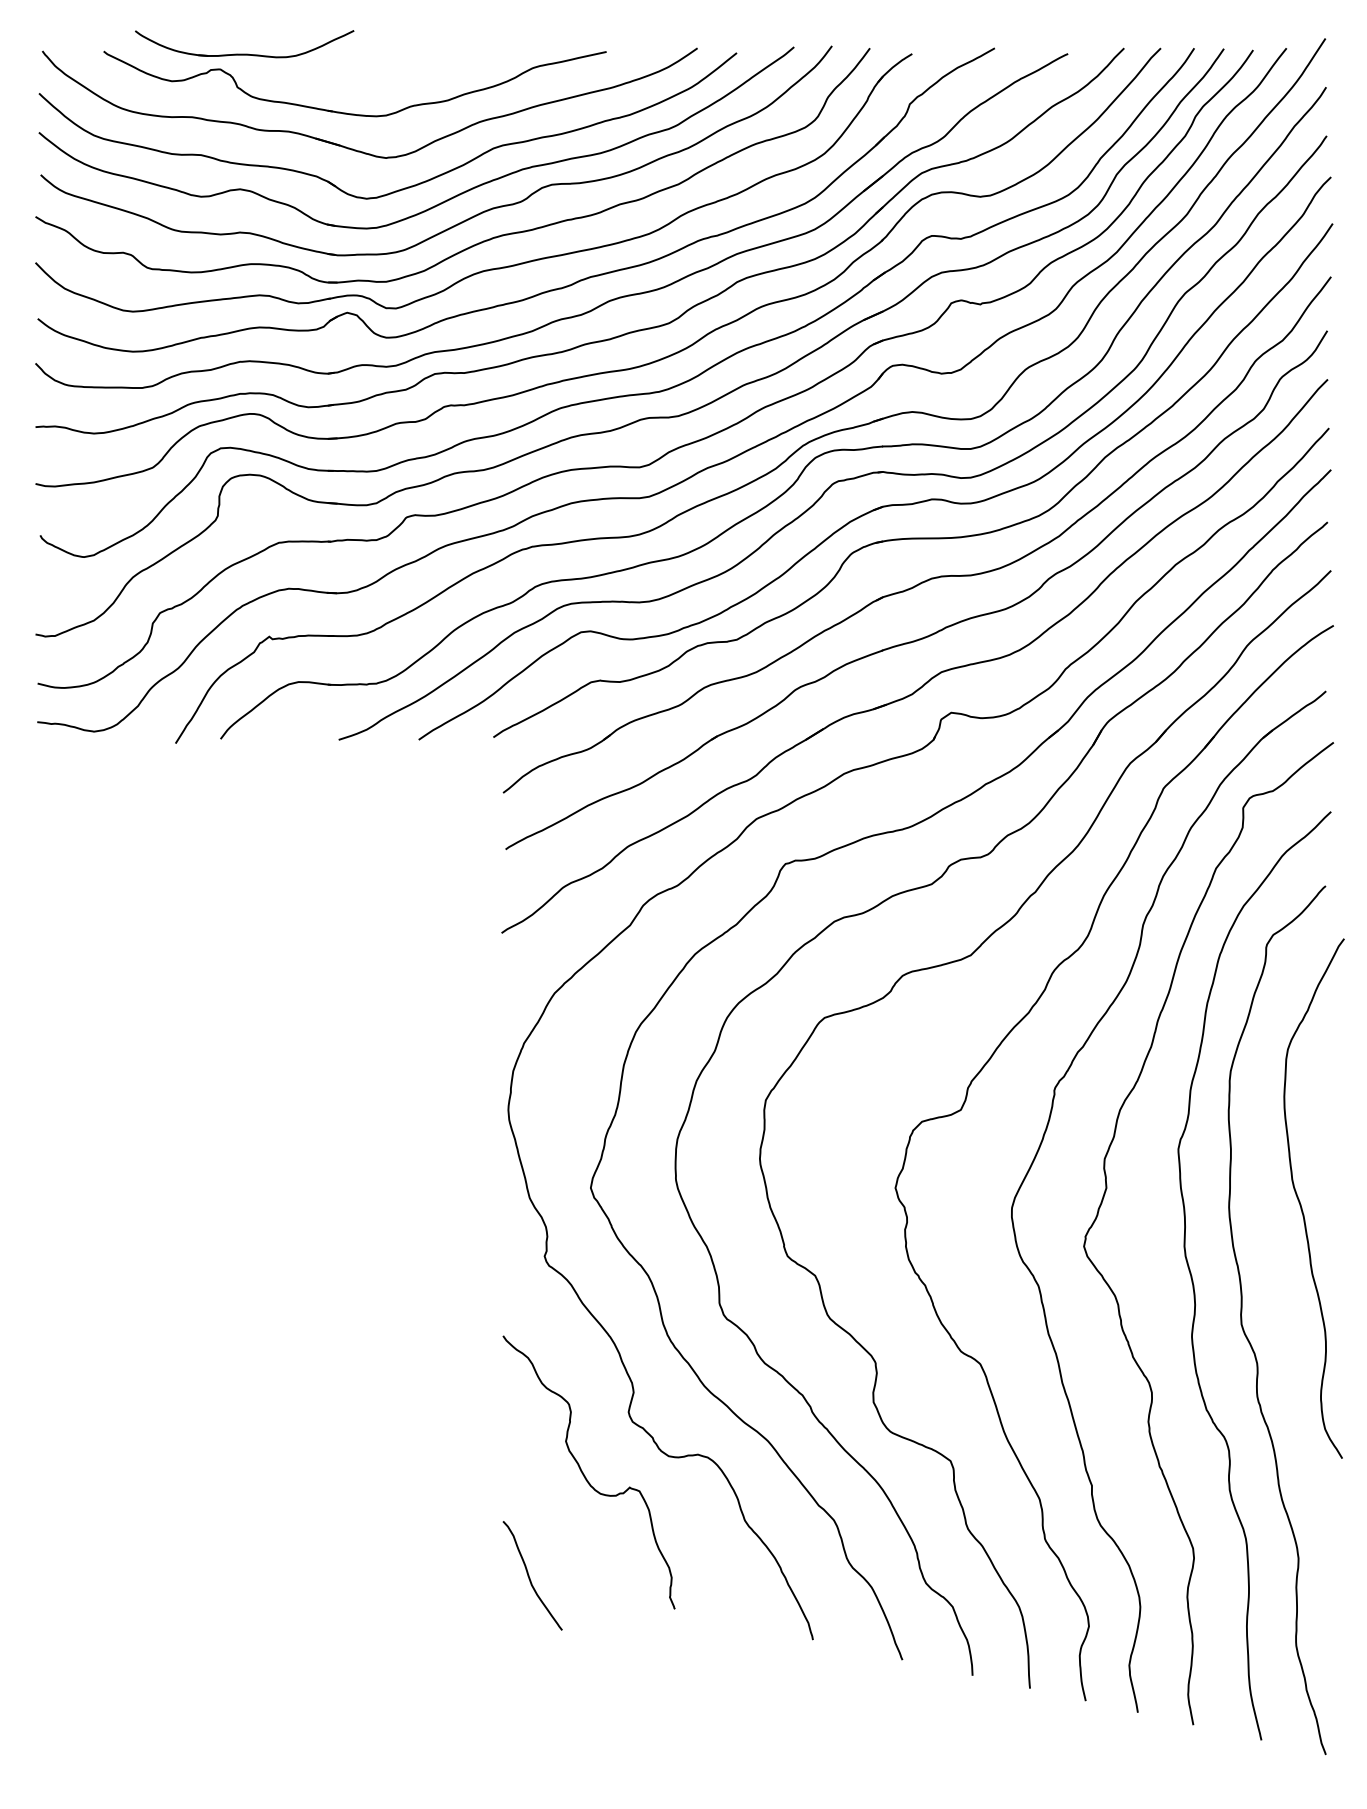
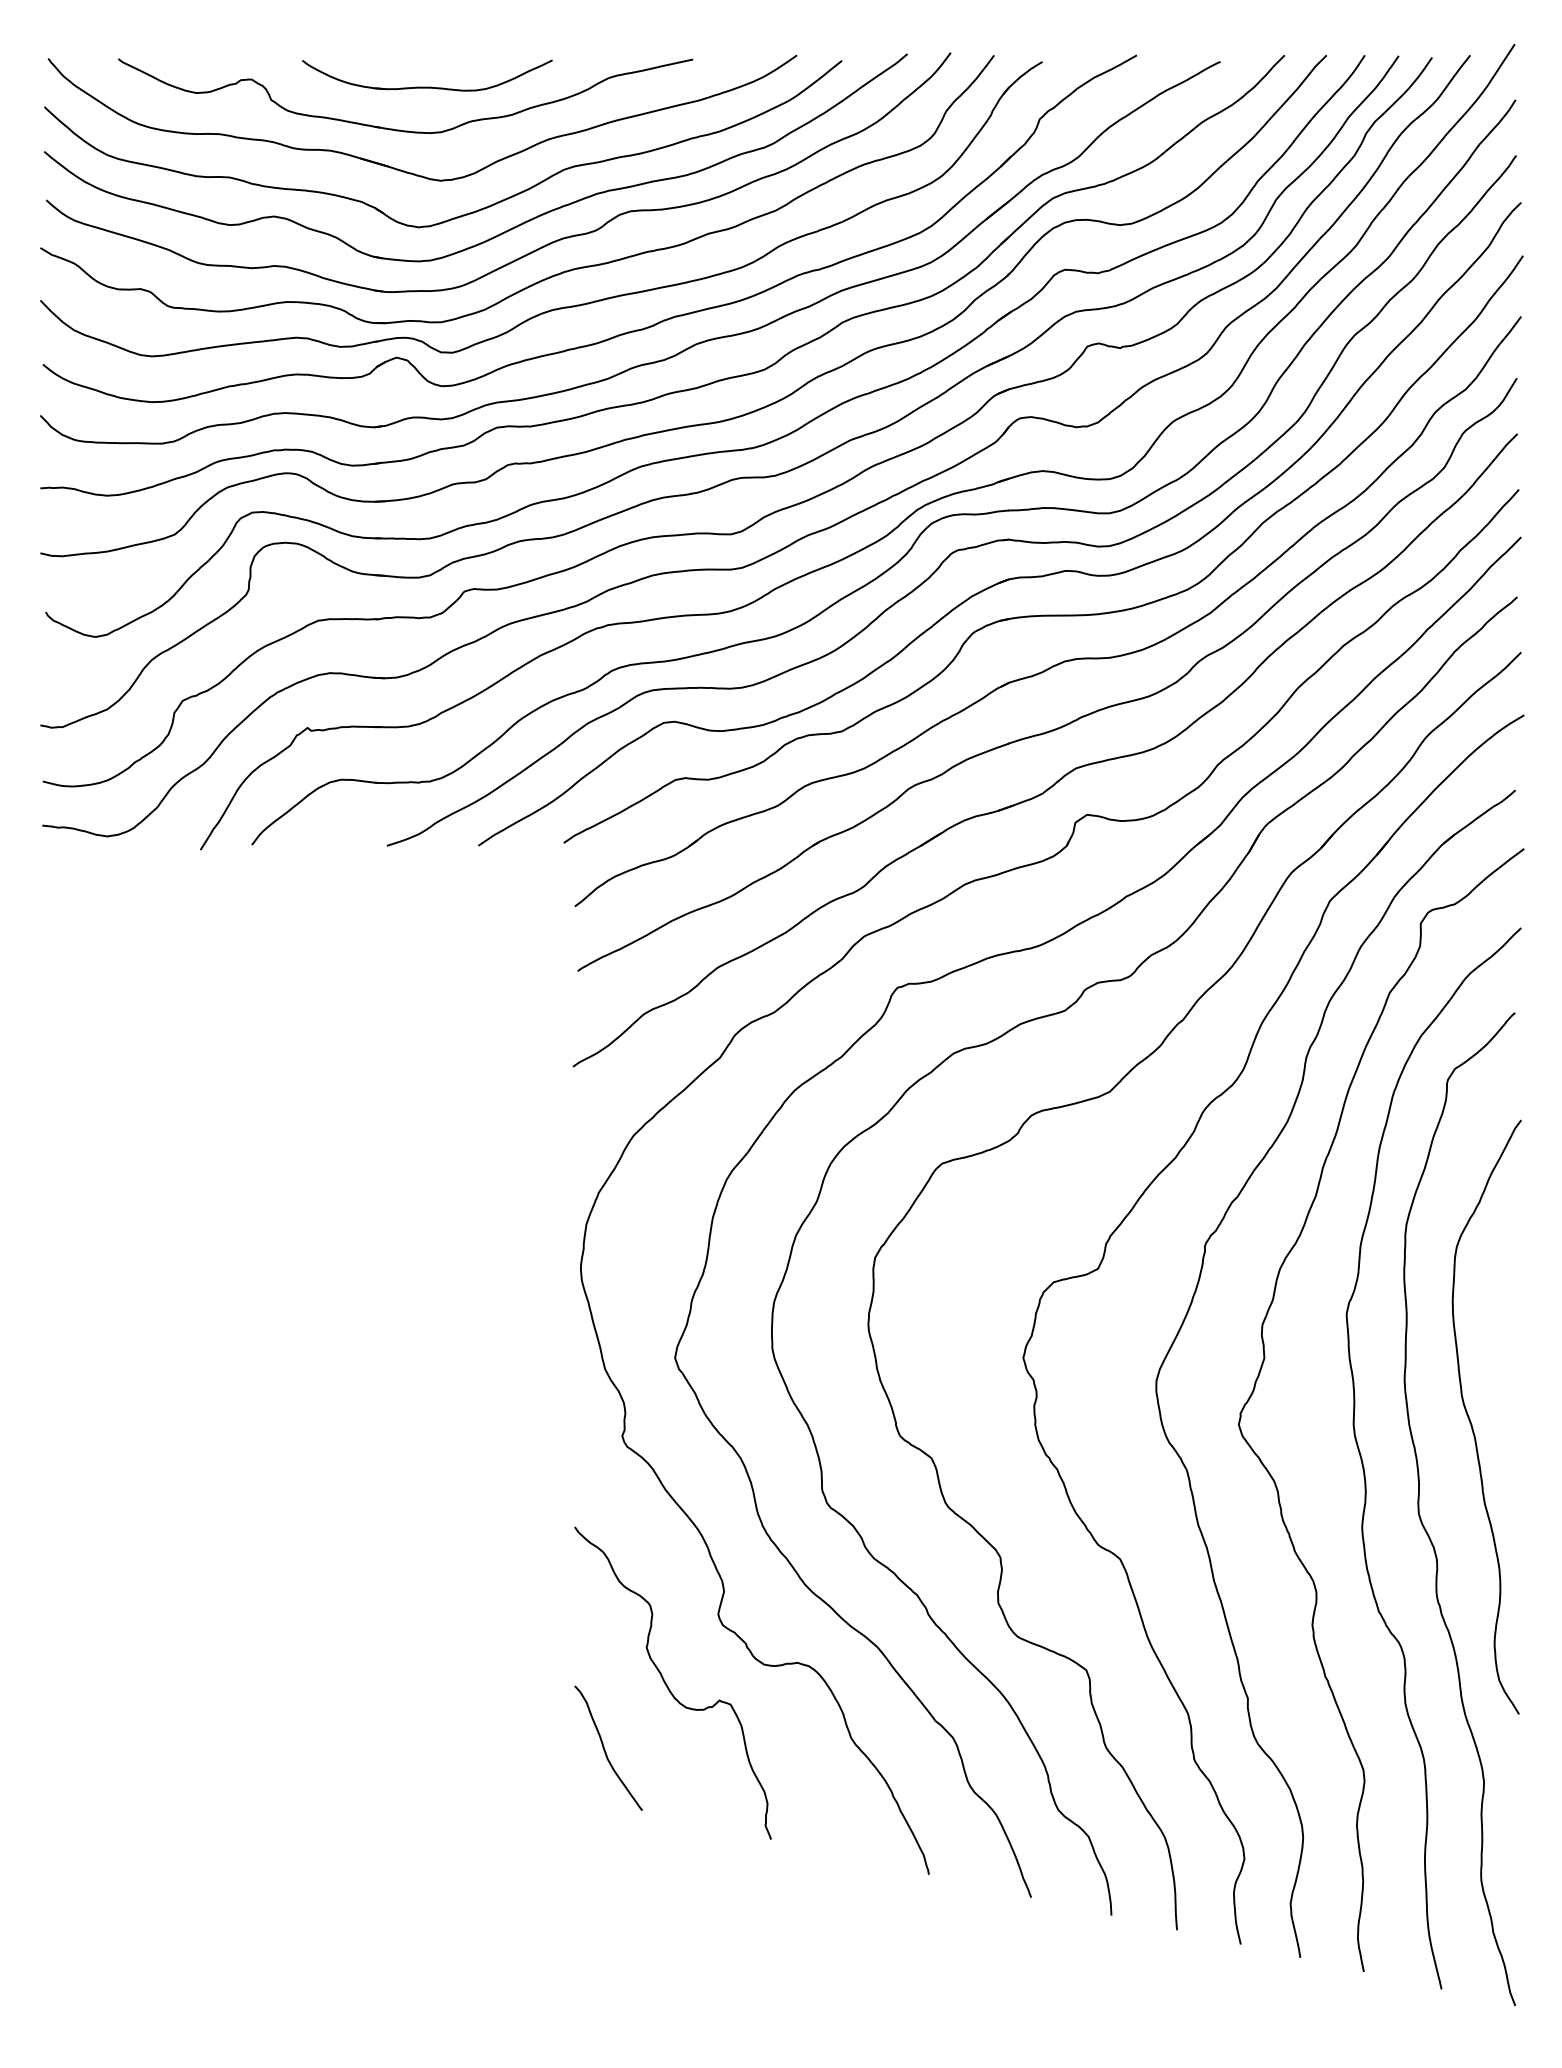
part: (244, 53) -> (427, 86), moved
curve: (1300, 1202) -> (1471, 1421), moved
curve: (529, 1576) -> (605, 1749), moved

